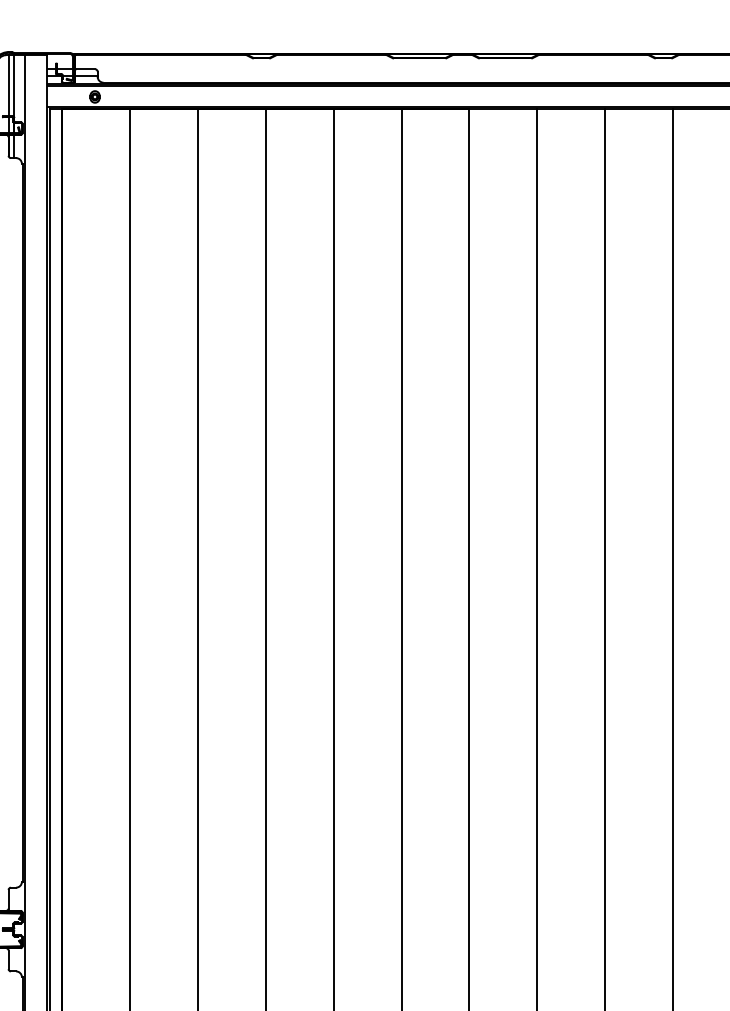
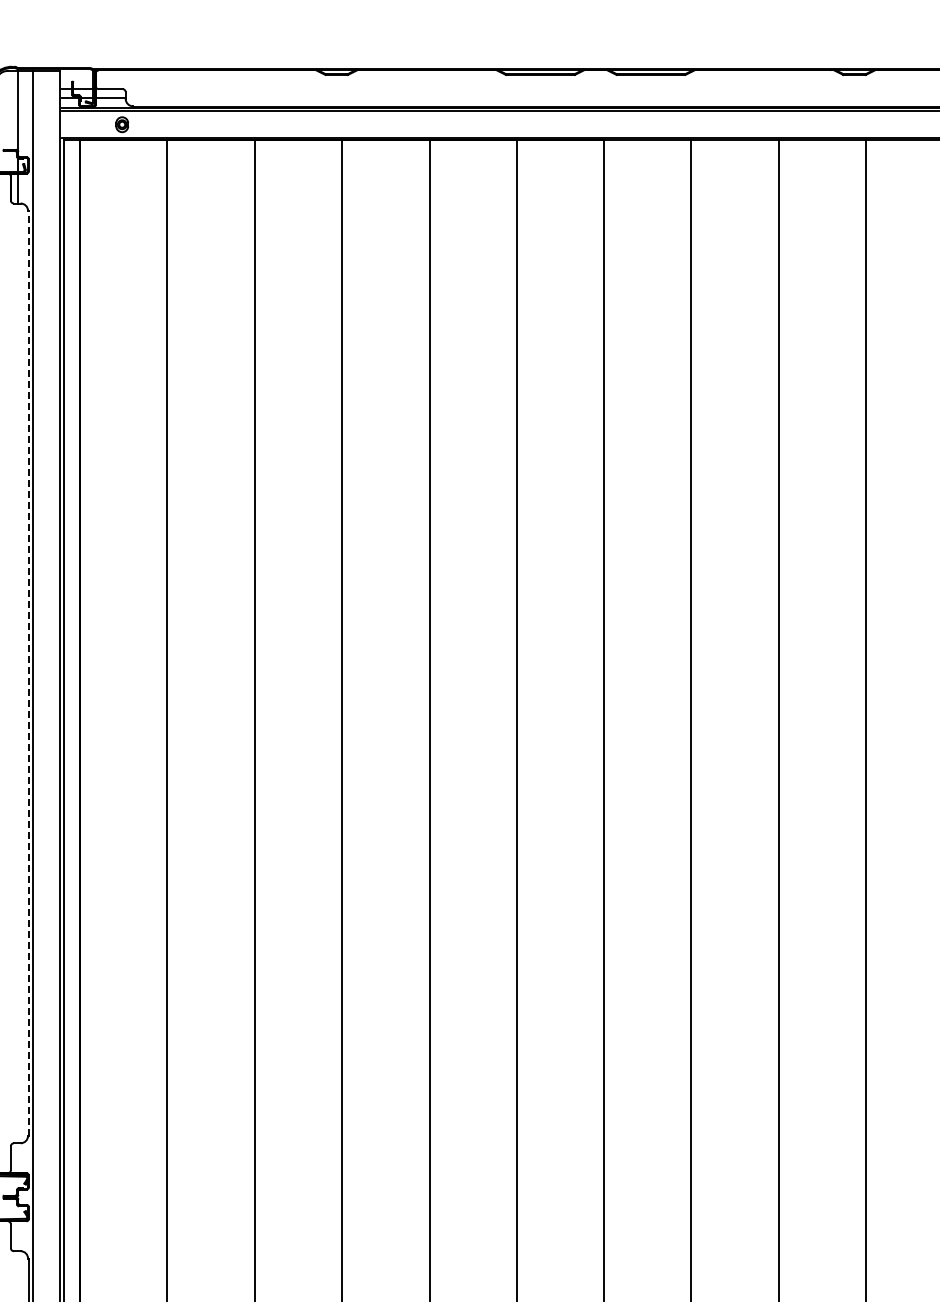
line: (8, 93) -> (10, 120), removed
line: (22, 522) -> (28, 673), solid -> dashed

